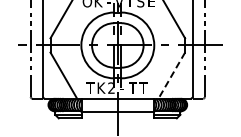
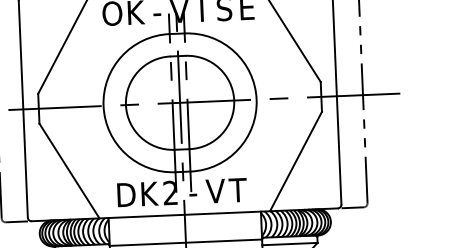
line: (171, 75) -> (295, 161), dashed -> solid
text: (90, 87) -> (126, 193), T -> D
text: (132, 87) -> (214, 189), T -> V

